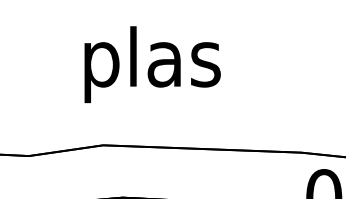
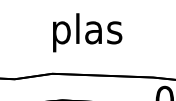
text: (152, 64) -> (87, 32), moved

